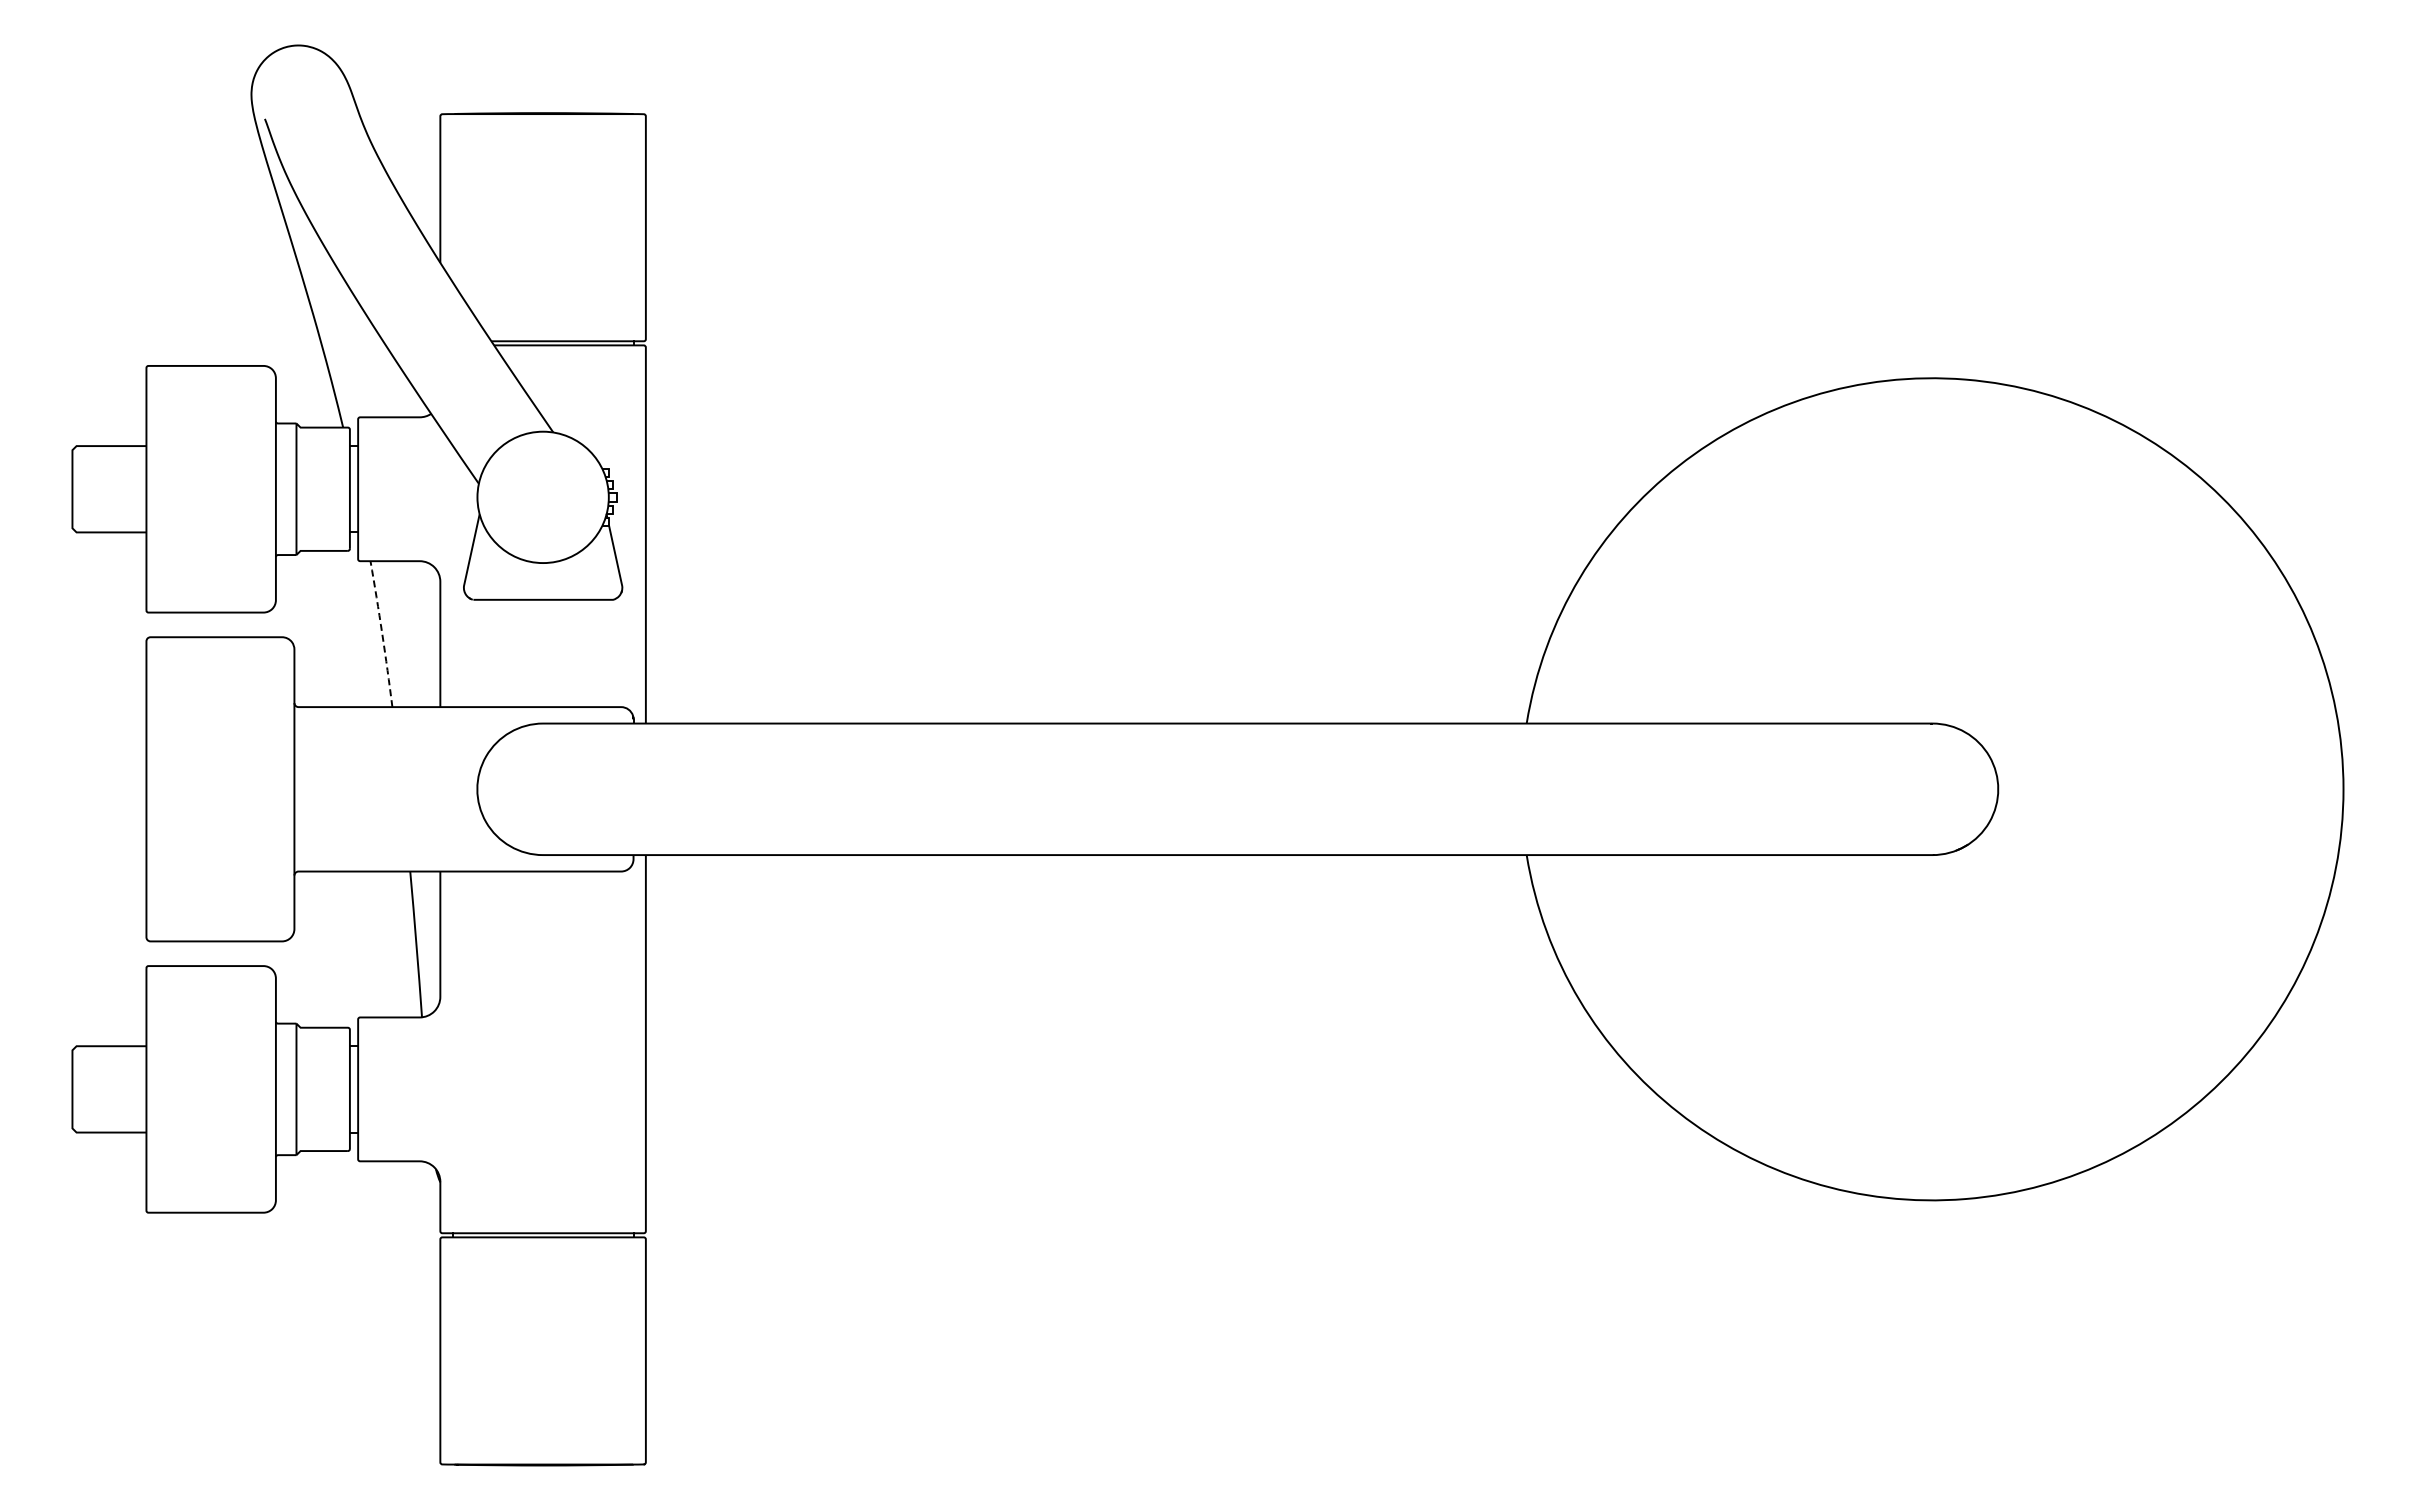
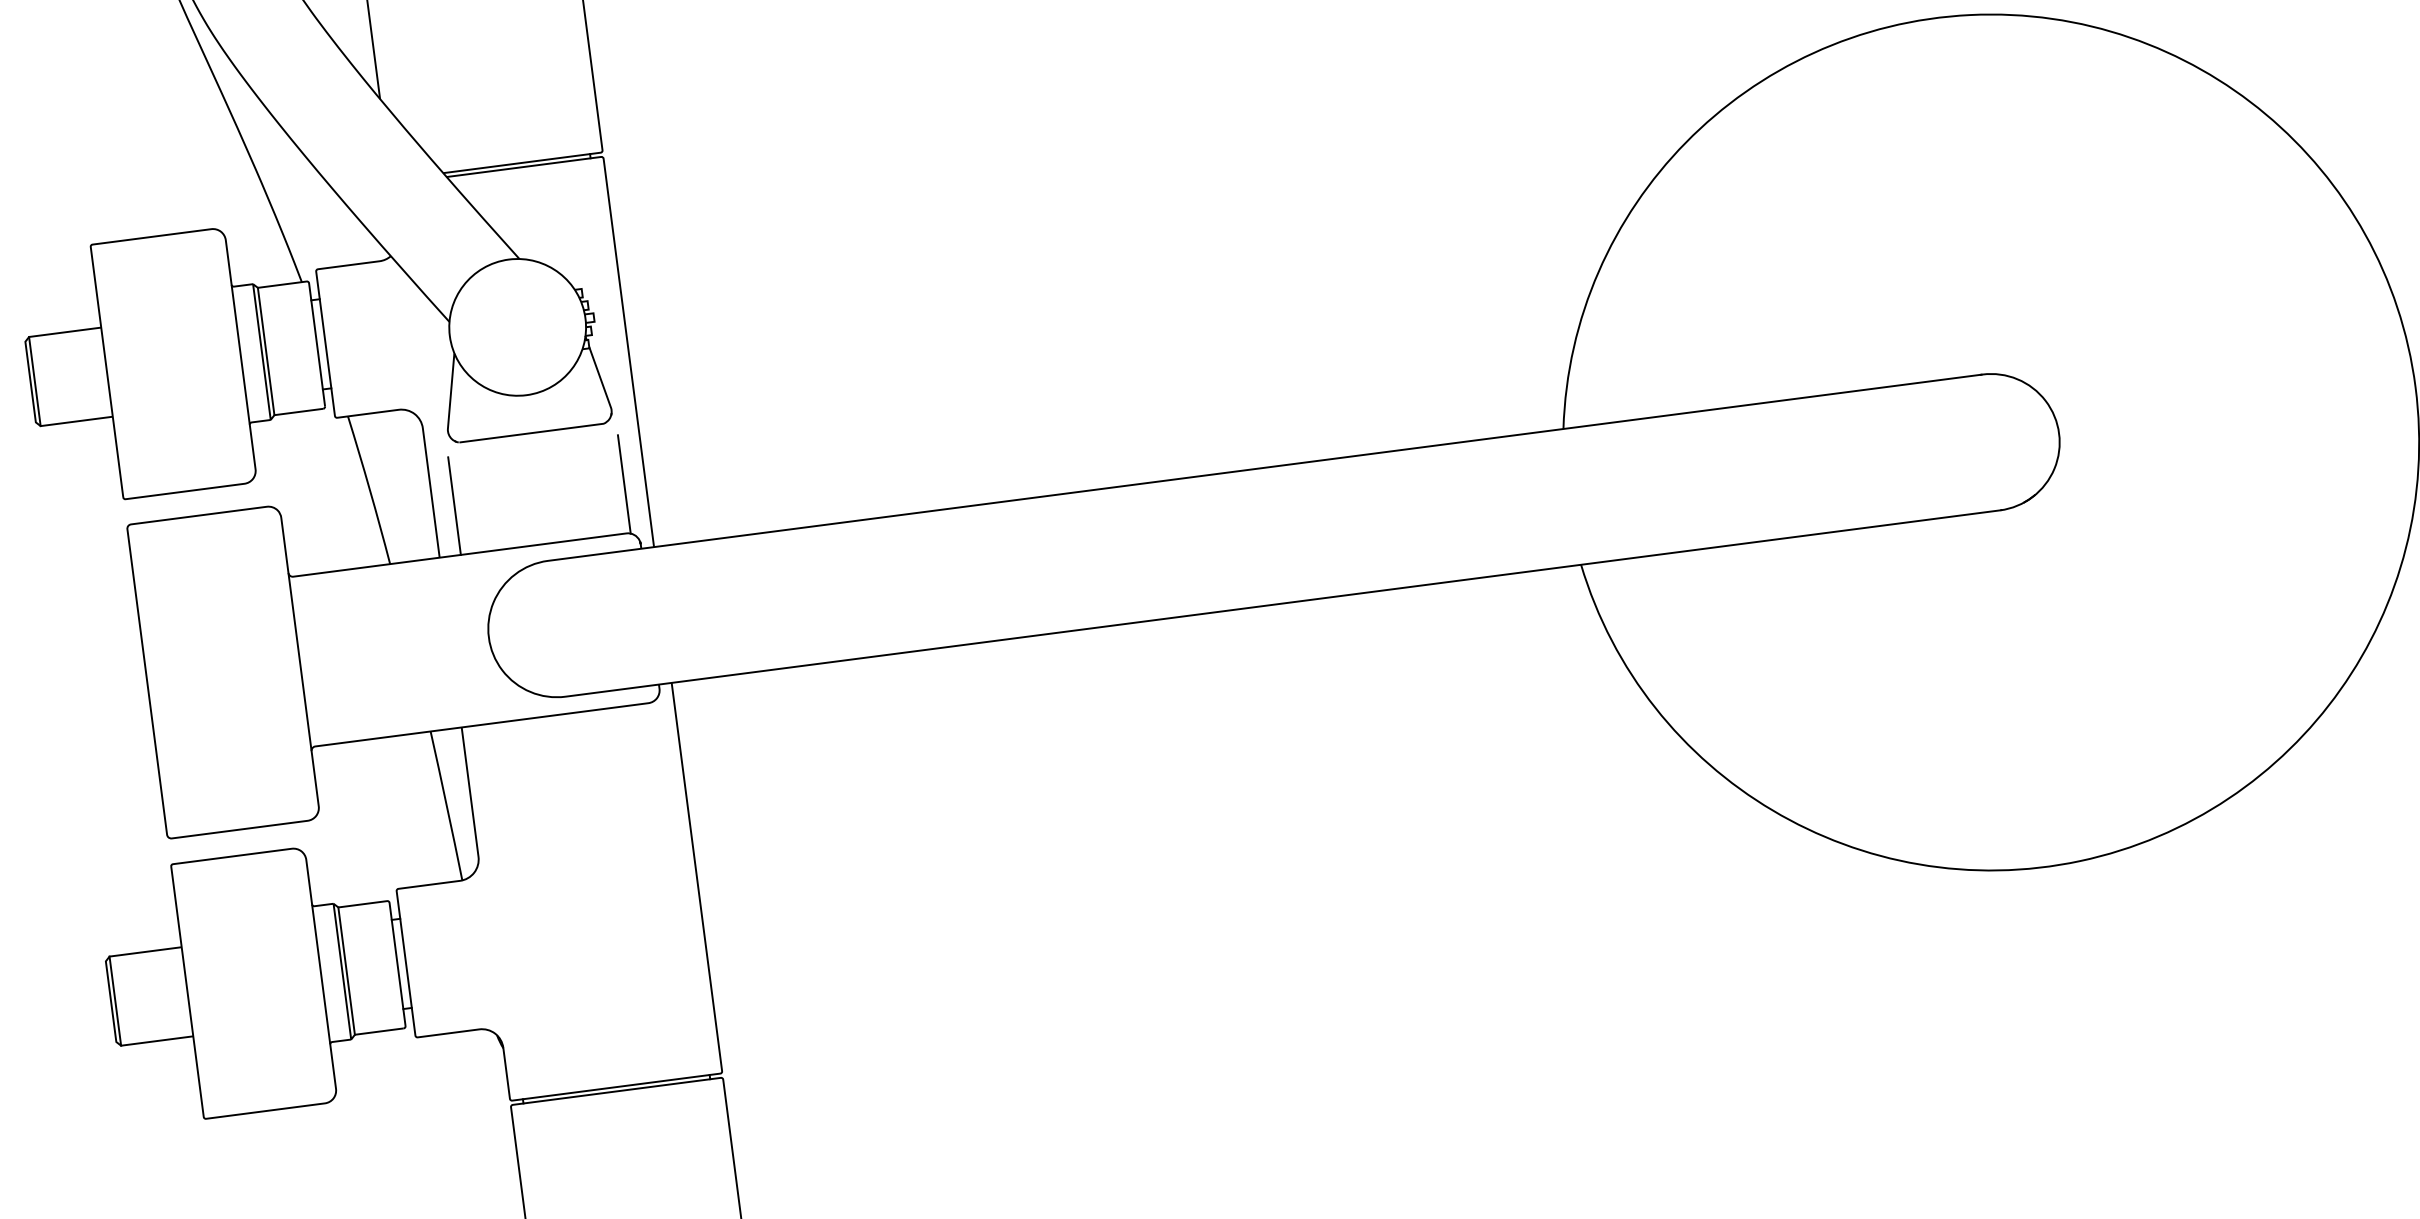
line: (300, 488) -> (265, 350), added
line: (76, 489) -> (34, 381), added
arc: (382, 634) -> (370, 490), dashed -> solid
line: (460, 659) -> (454, 505), added
line: (625, 659) -> (624, 483), added
line: (76, 1089) -> (115, 1001), added
line: (300, 1089) -> (346, 971), added

